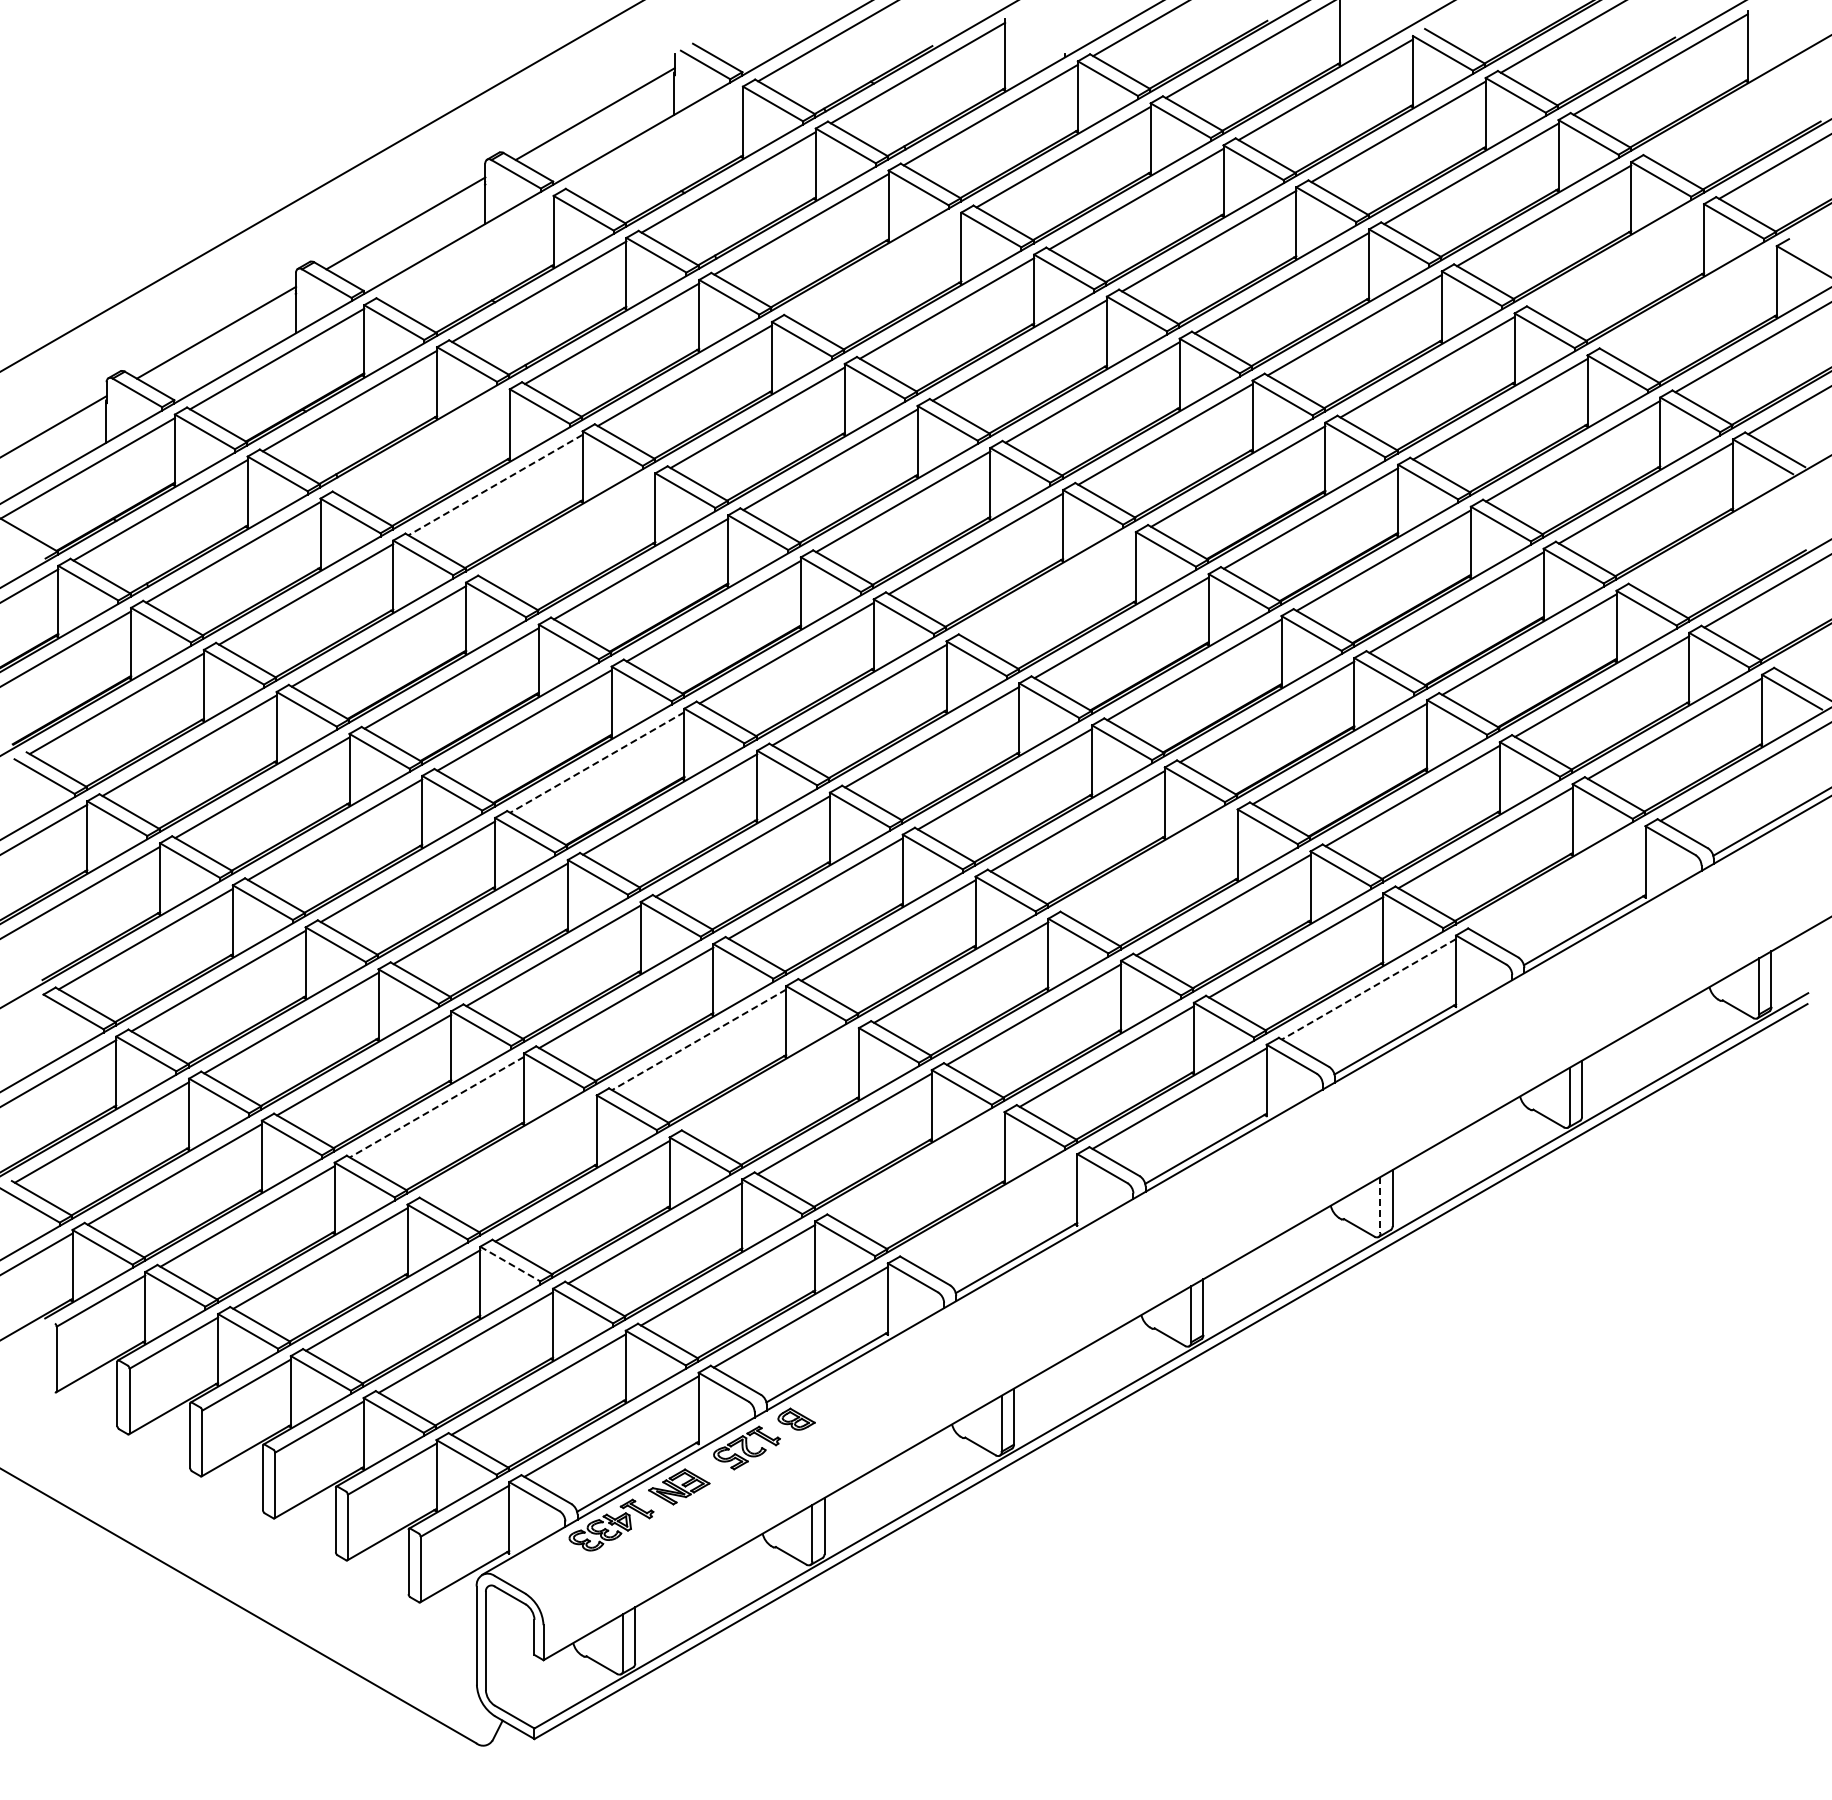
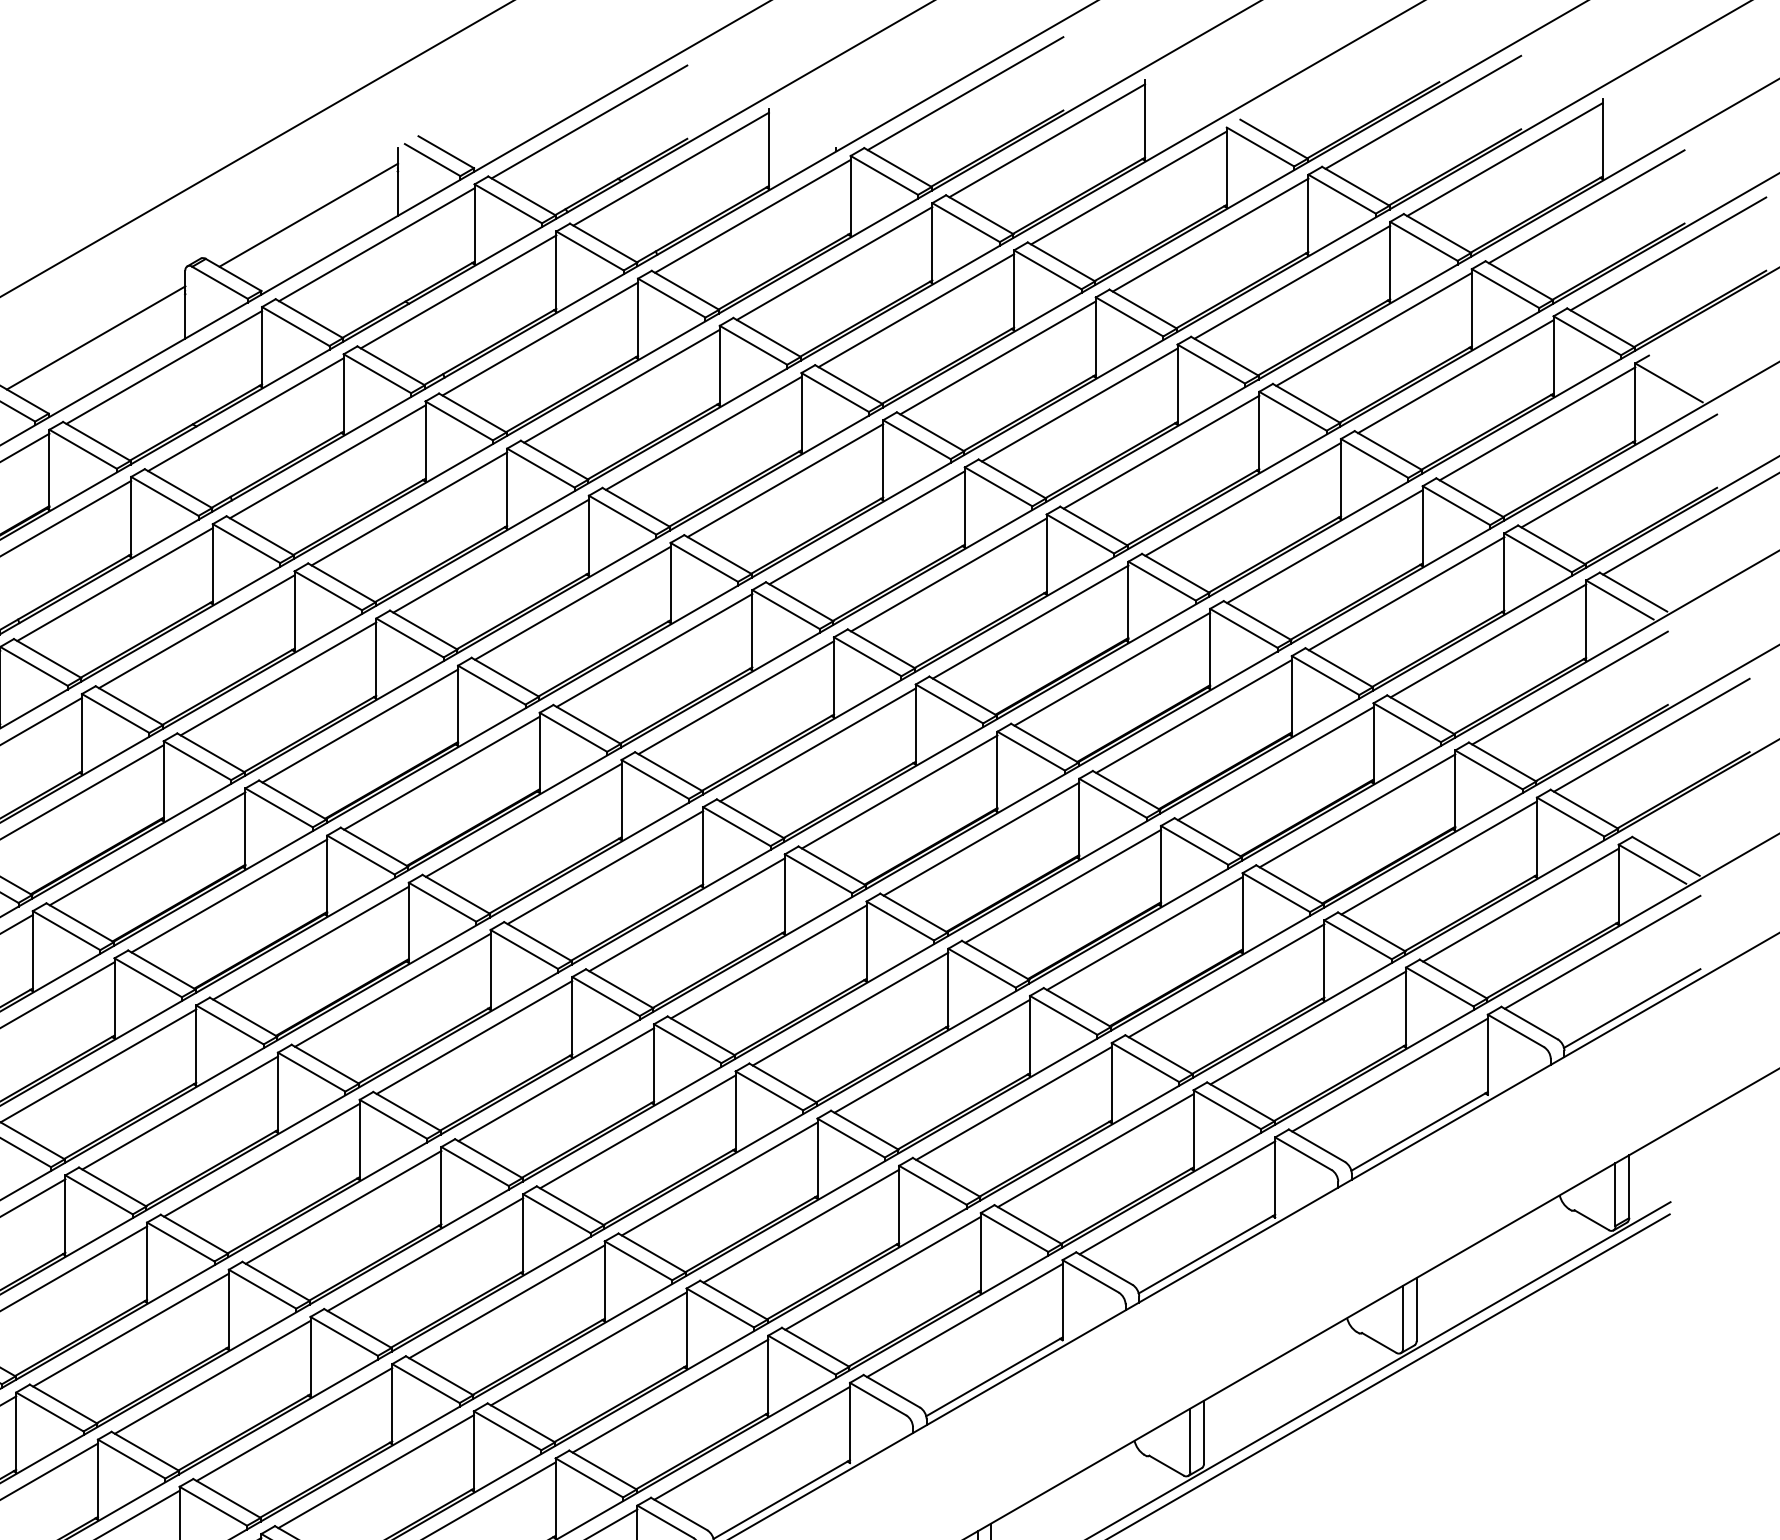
line: (1733, 106) -> (1586, 206), added
line: (655, 140) -> (376, 244), added
line: (466, 249) -> (164, 367), added
line: (1616, 257) -> (1455, 376), added
line: (874, 266) -> (622, 386), added
line: (1689, 299) -> (1537, 423), added
line: (422, 442) -> (114, 583), added
line: (495, 485) -> (196, 632), dashed -> solid
line: (568, 526) -> (278, 678), added
line: (1718, 535) -> (1569, 688), added
line: (1048, 585) -> (817, 744), added
line: (597, 762) -> (311, 943), dashed -> solid
line: (1150, 862) -> (932, 1055), added
line: (1558, 879) -> (1390, 1074), added
line: (1368, 989) -> (1176, 1198), dashed -> solid
line: (699, 1039) -> (425, 1254), dashed -> solid
line: (771, 1081) -> (506, 1301), added
line: (436, 1107) -> (130, 1330), dashed -> solid
line: (509, 1148) -> (212, 1376), added
line: (917, 1165) -> (670, 1395), added
line: (1380, 1205) -> (1190, 1440), dashed -> solid
line: (990, 1207) -> (752, 1442), added
line: (510, 1264) -> (213, 1506), dashed -> solid

